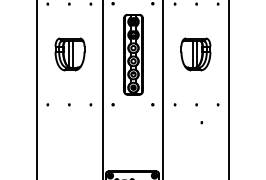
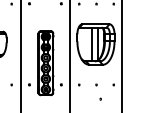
part: (133, 54) -> (45, 62), moved
part: (195, 54) -> (95, 44), size x1.6

